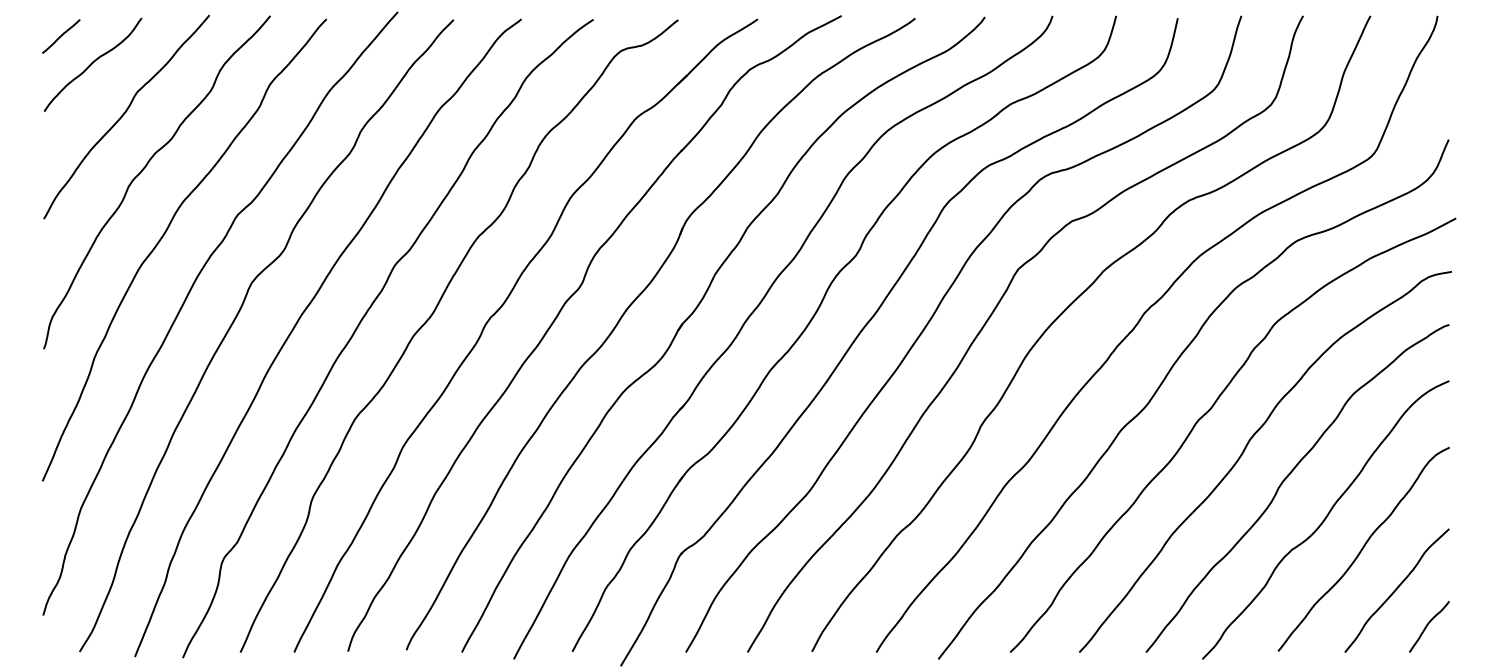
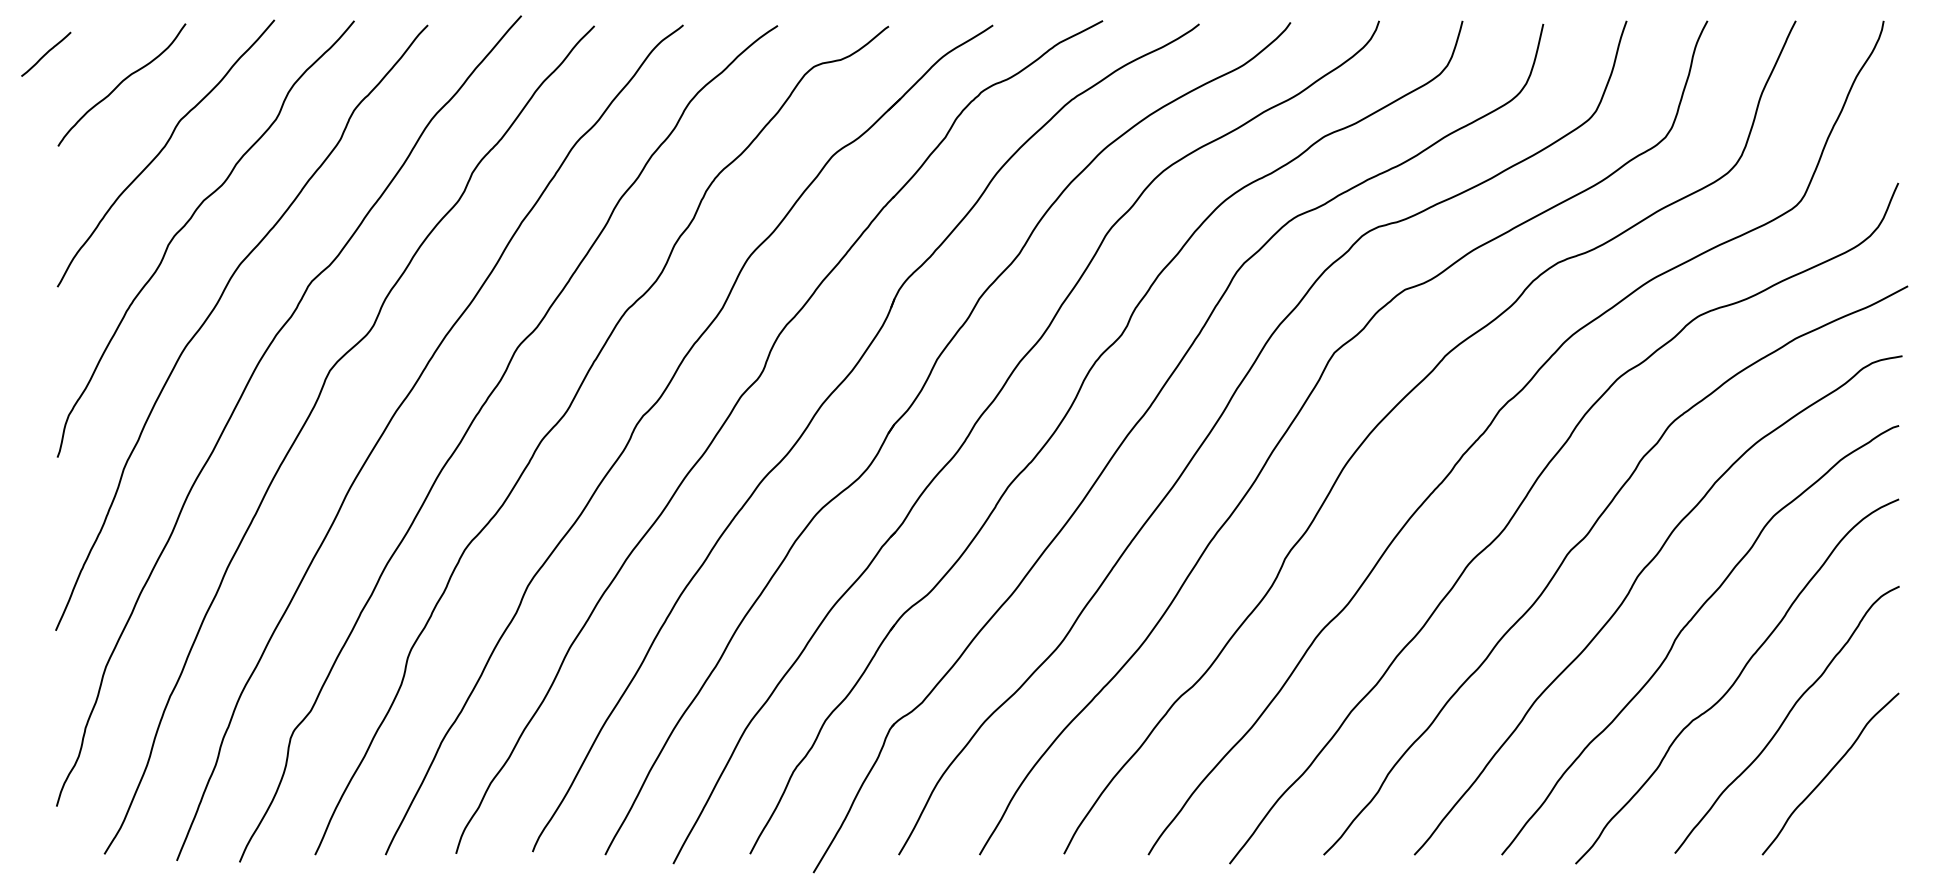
line: (61, 36) -> (46, 54), moved
curve: (1428, 625) -> (1871, 819), removed

